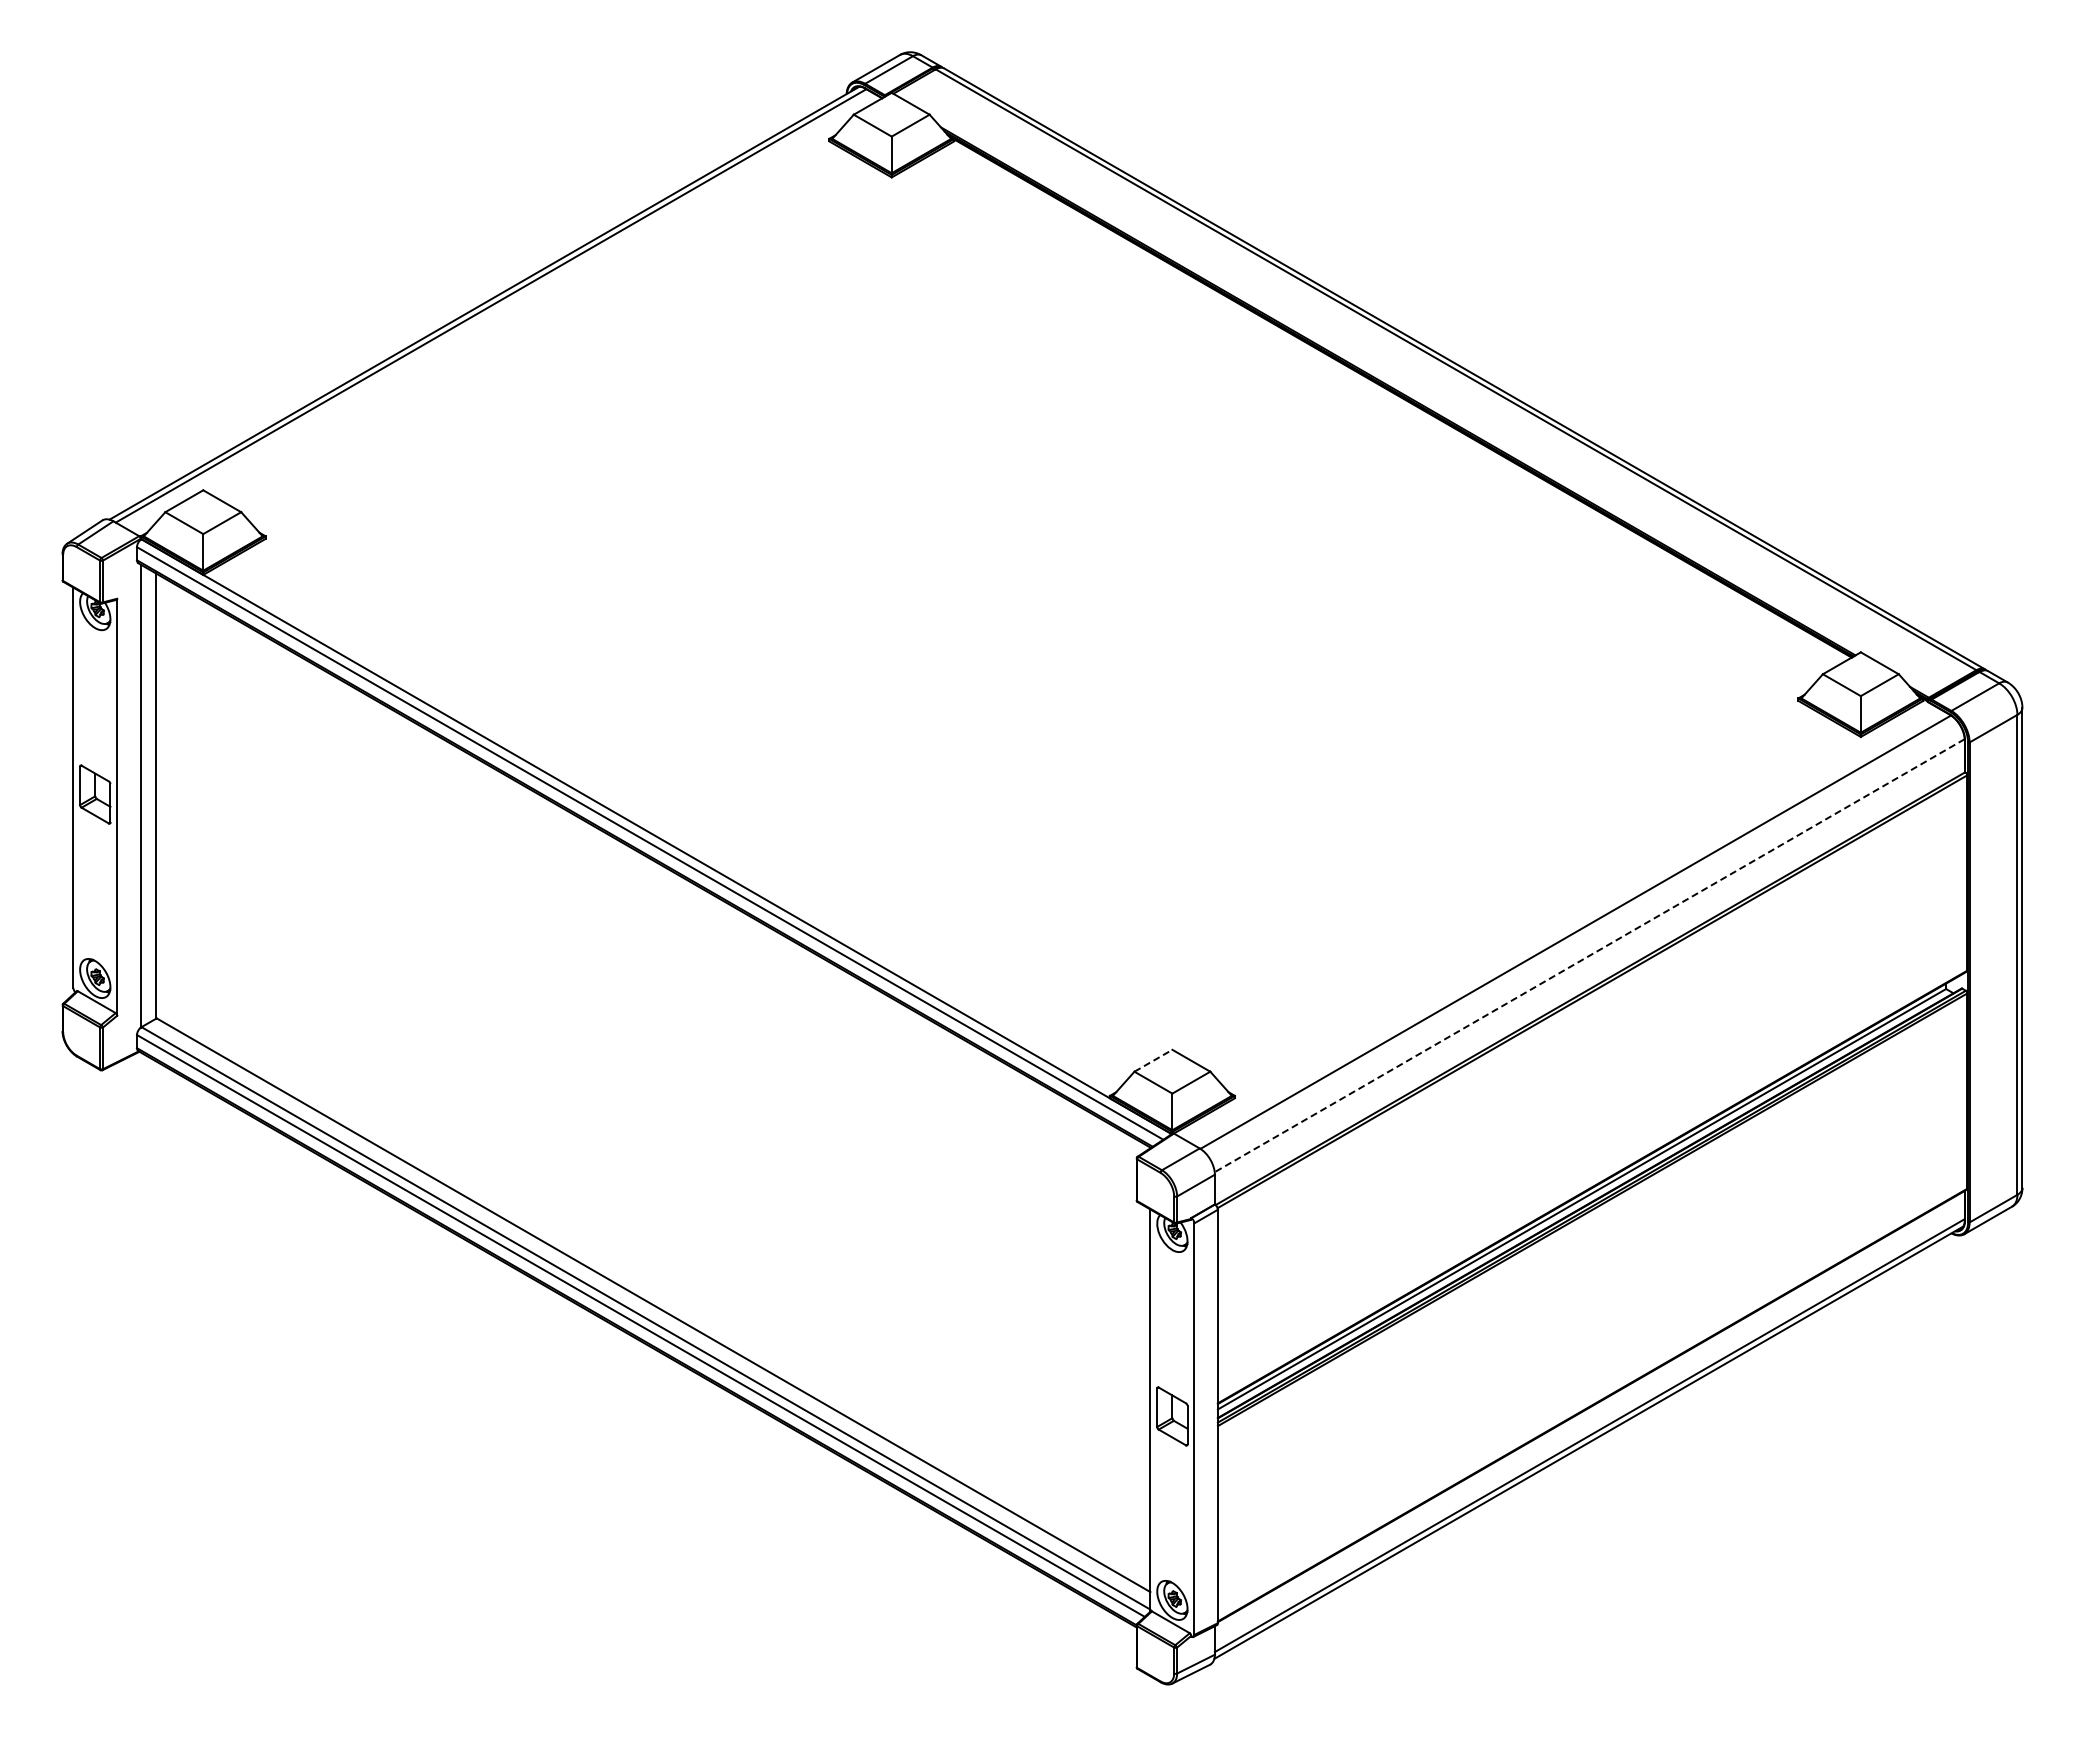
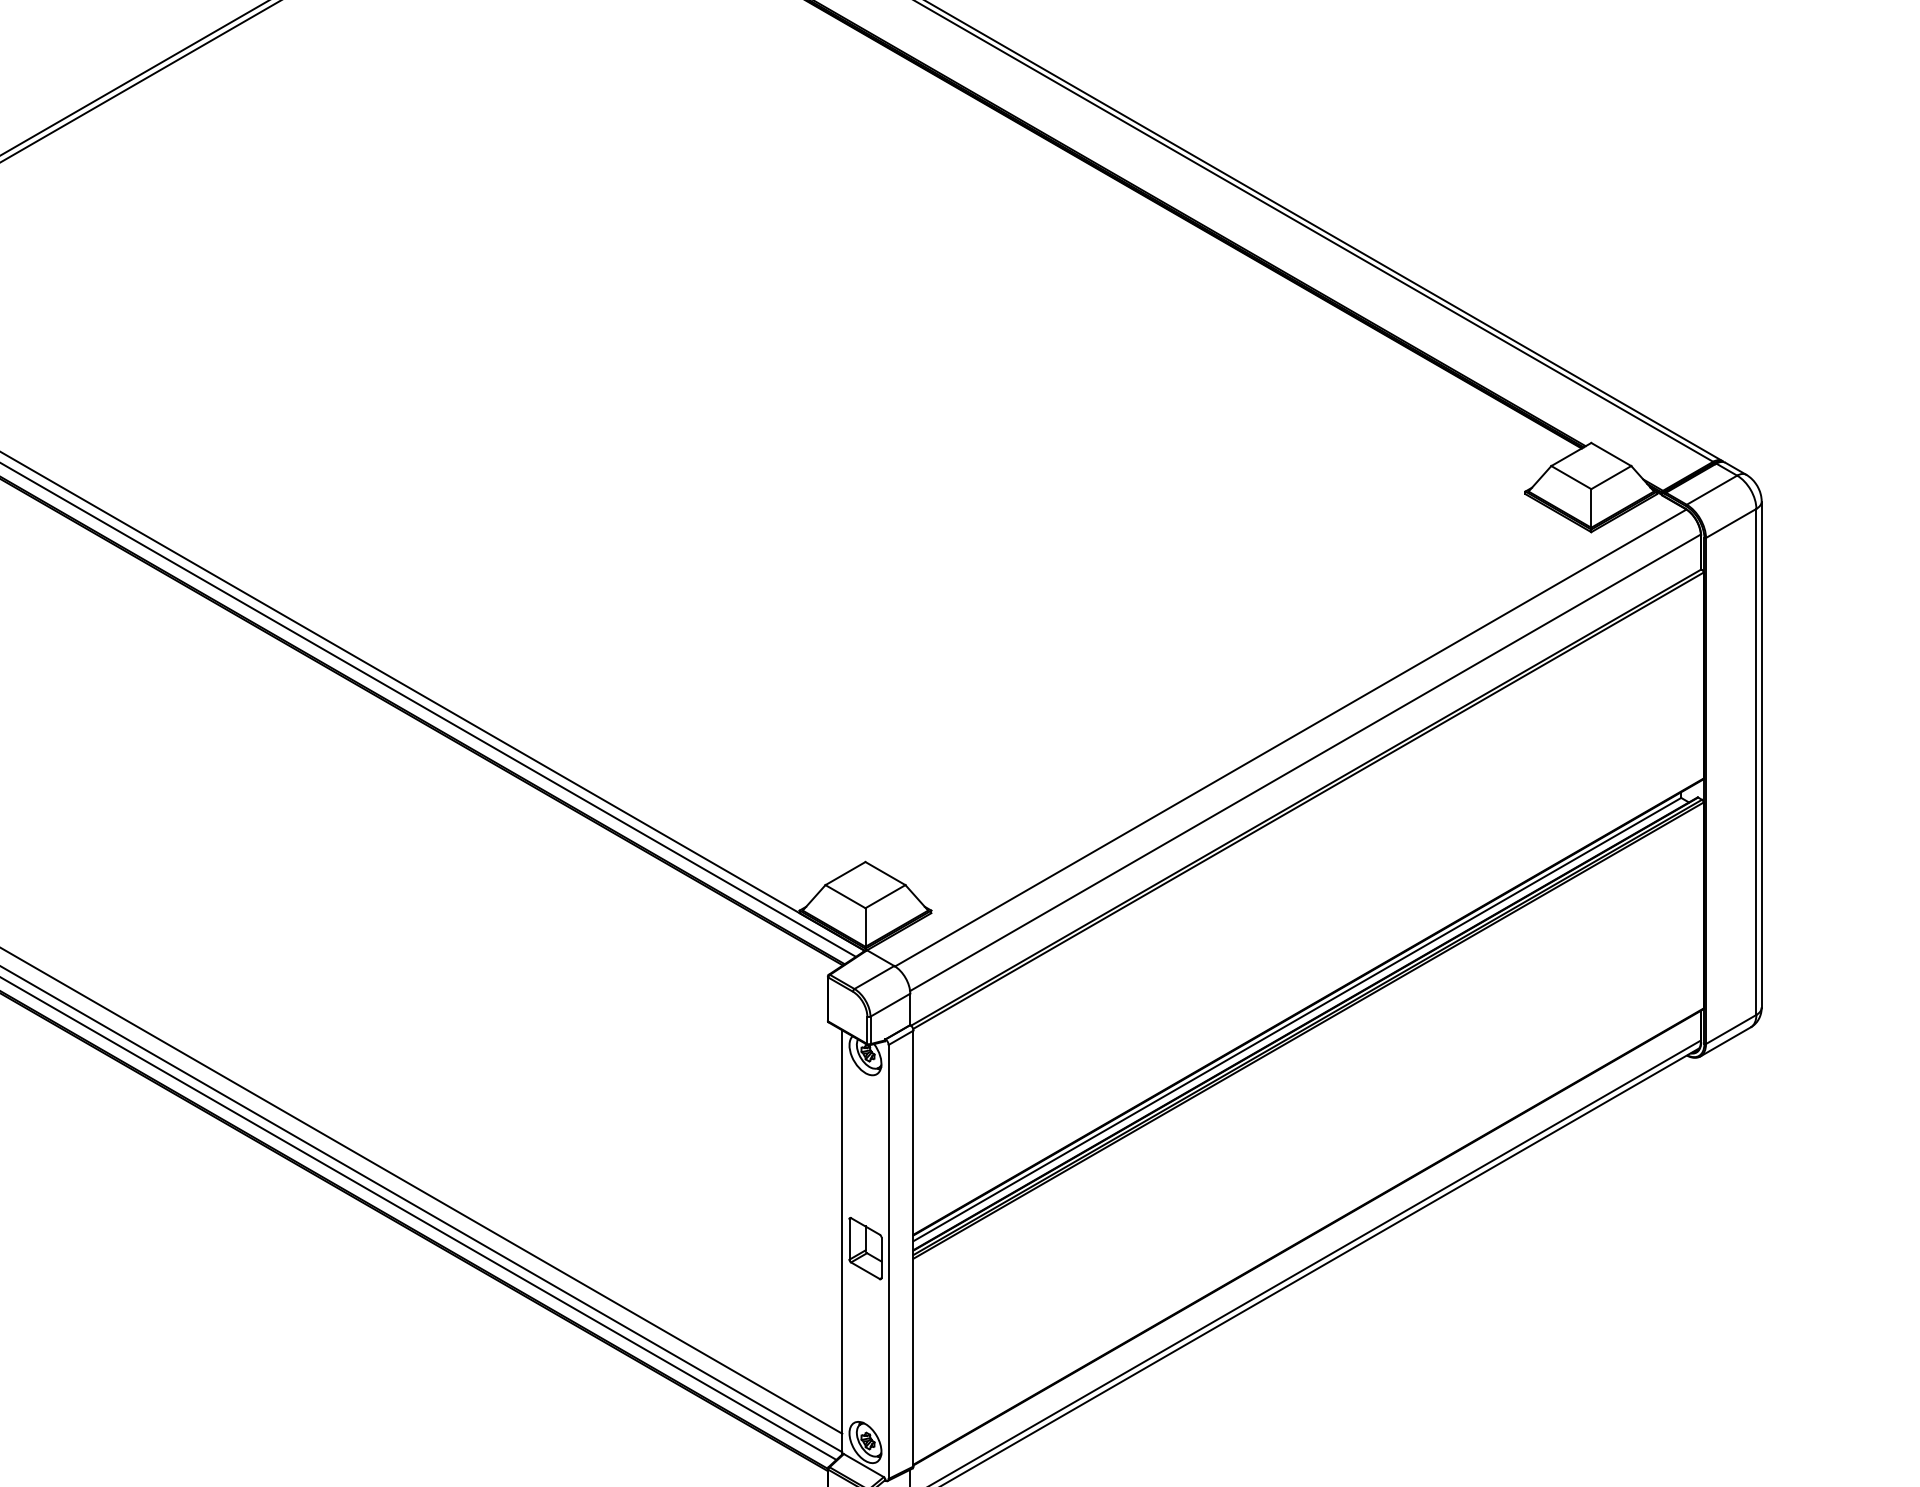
line: (1589, 955) -> (1305, 762), dashed -> solid
line: (1153, 1060) -> (845, 873), dashed -> solid

